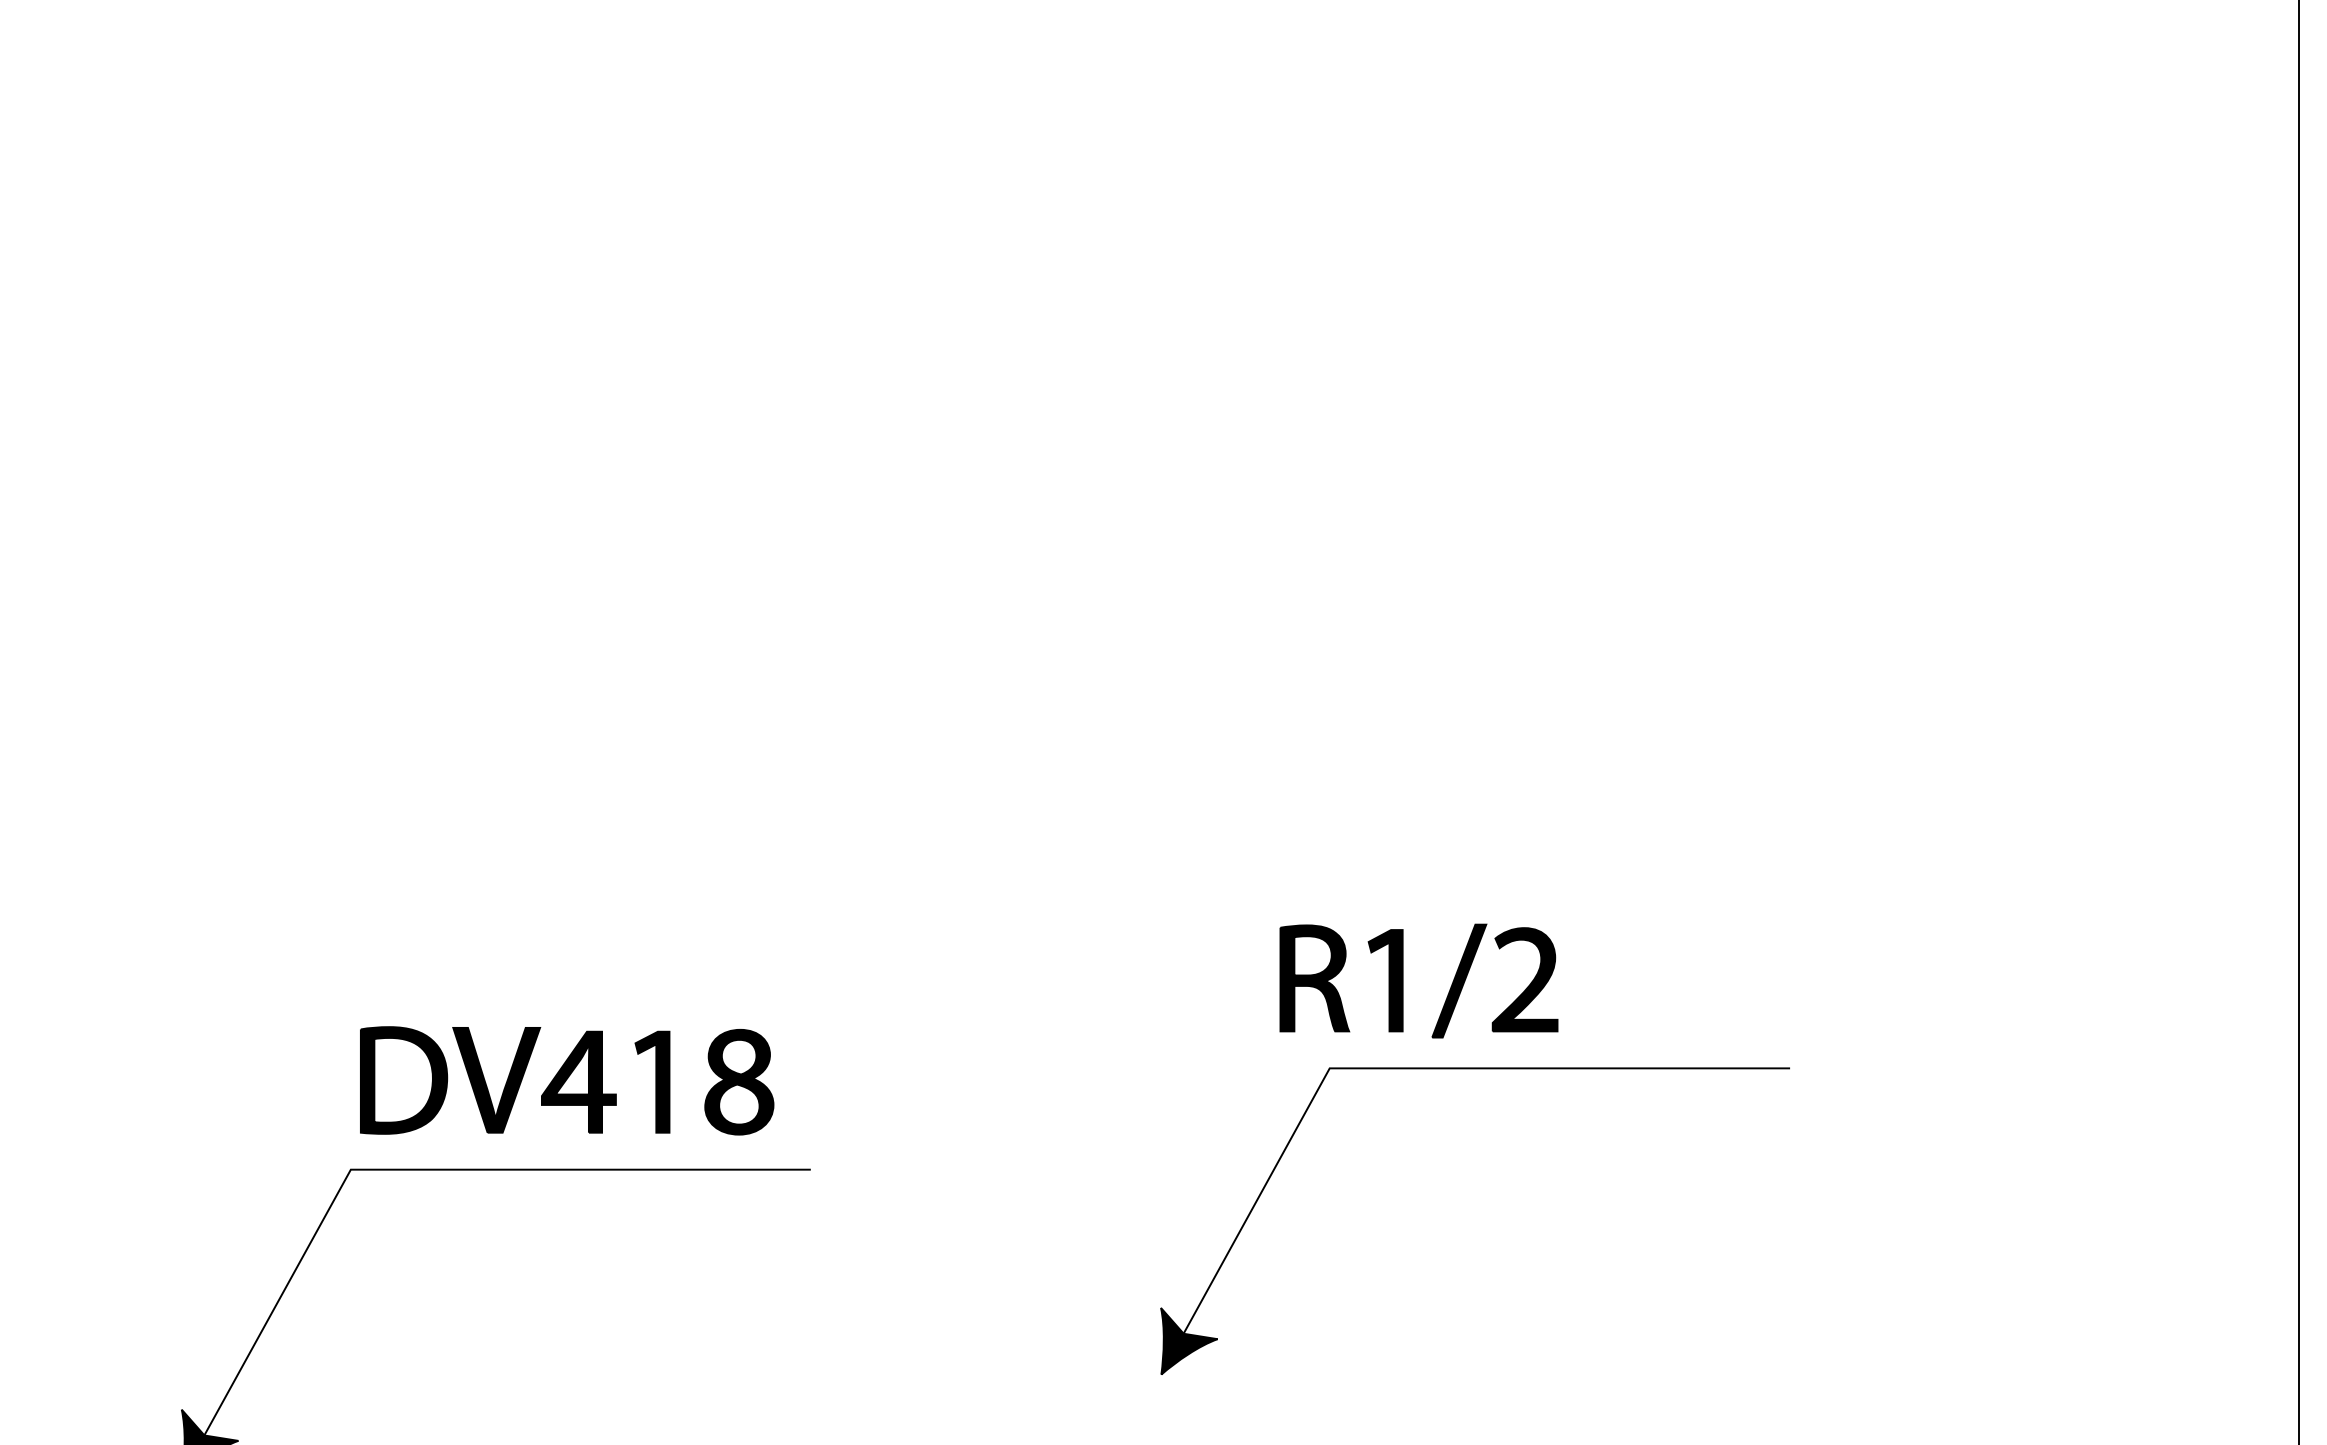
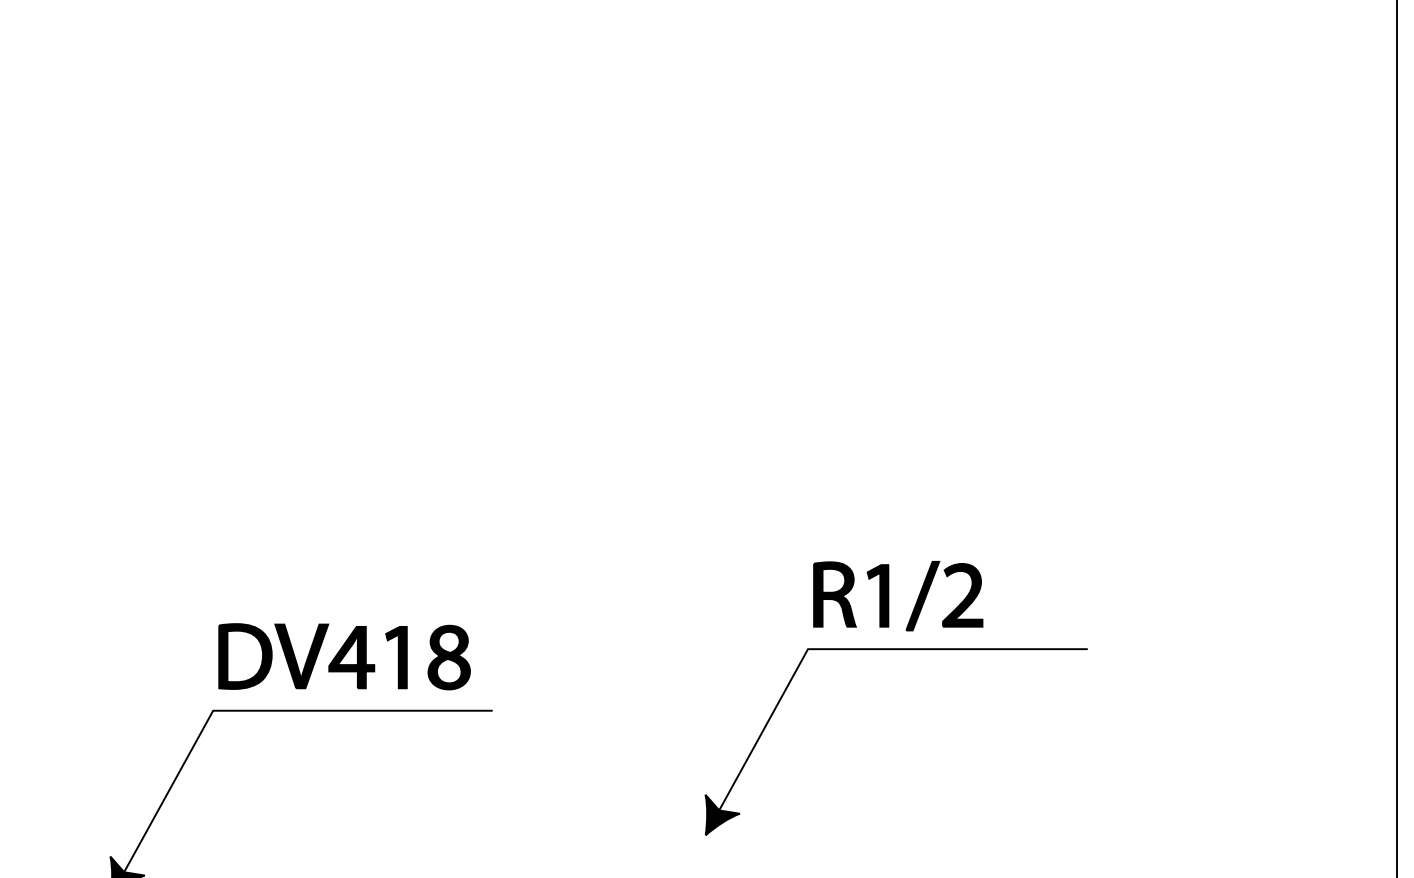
part: (1404, 981) -> (889, 596), moved

